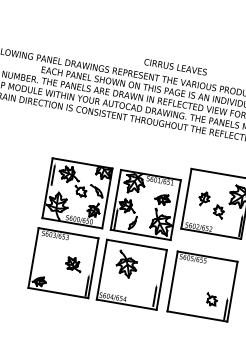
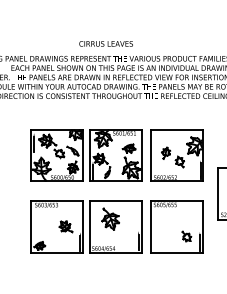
text: (174, 66) -> (105, 43), moved
part: (111, 198) -> (86, 155), moved

